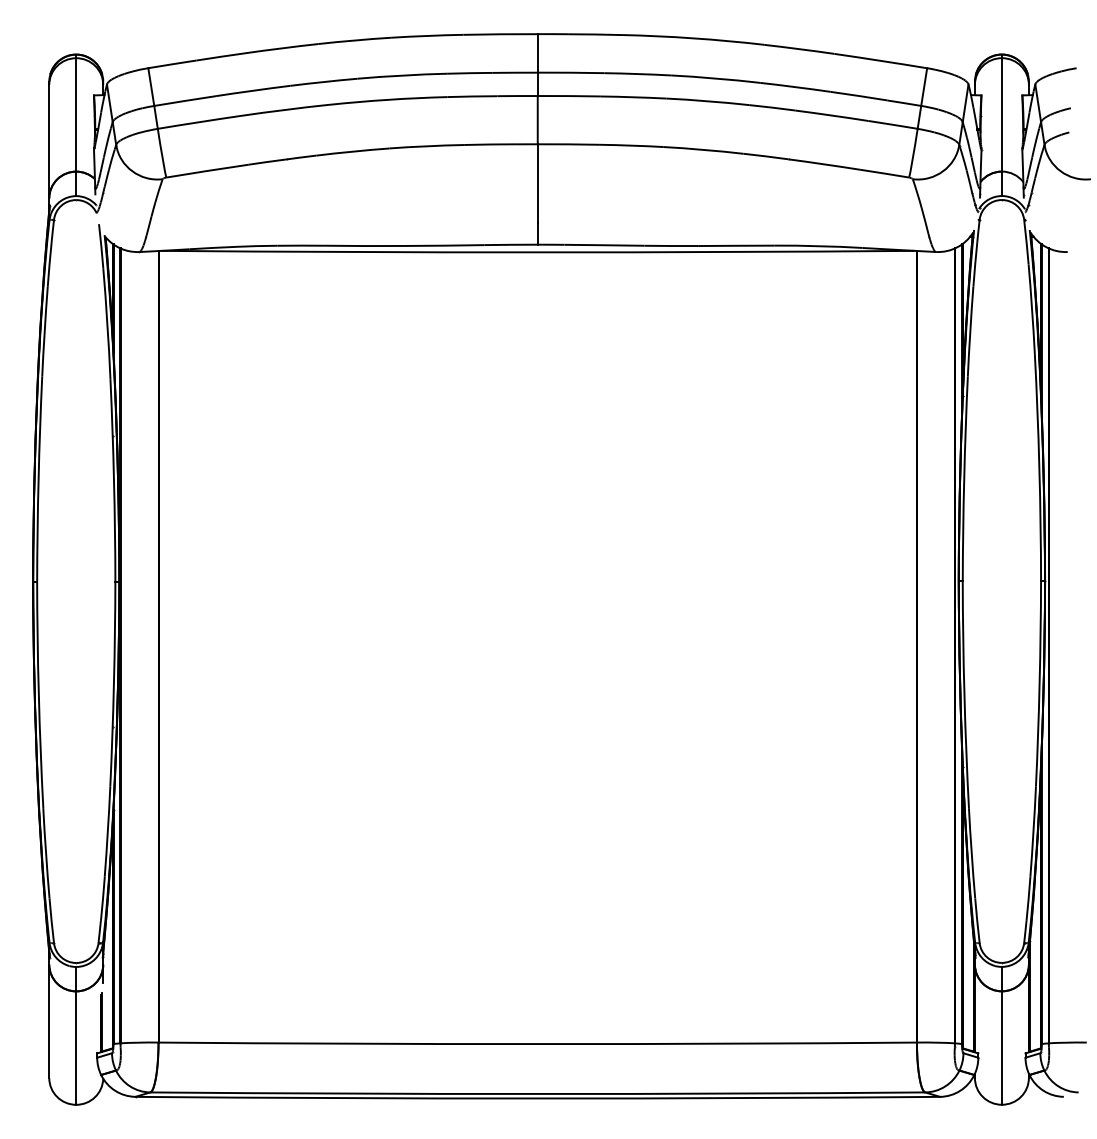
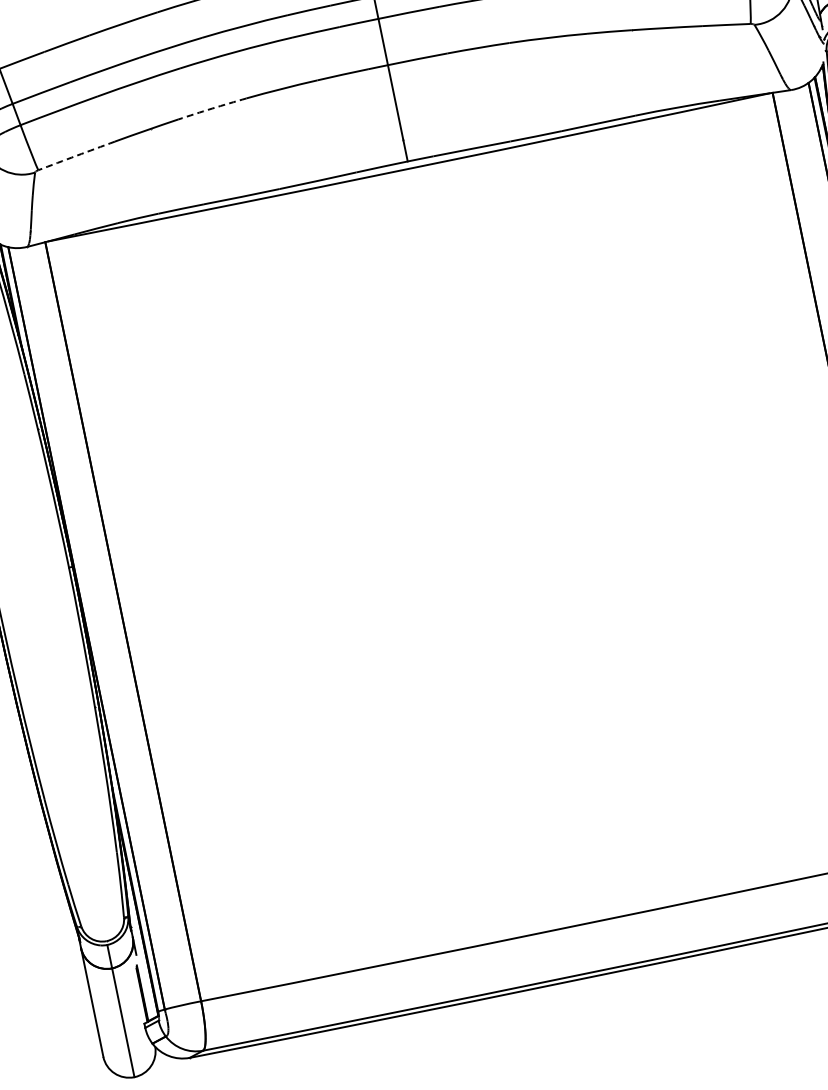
arc: (352, 151) -> (211, 108), solid -> dashed
arc: (207, 171) -> (76, 156), solid -> dashed

